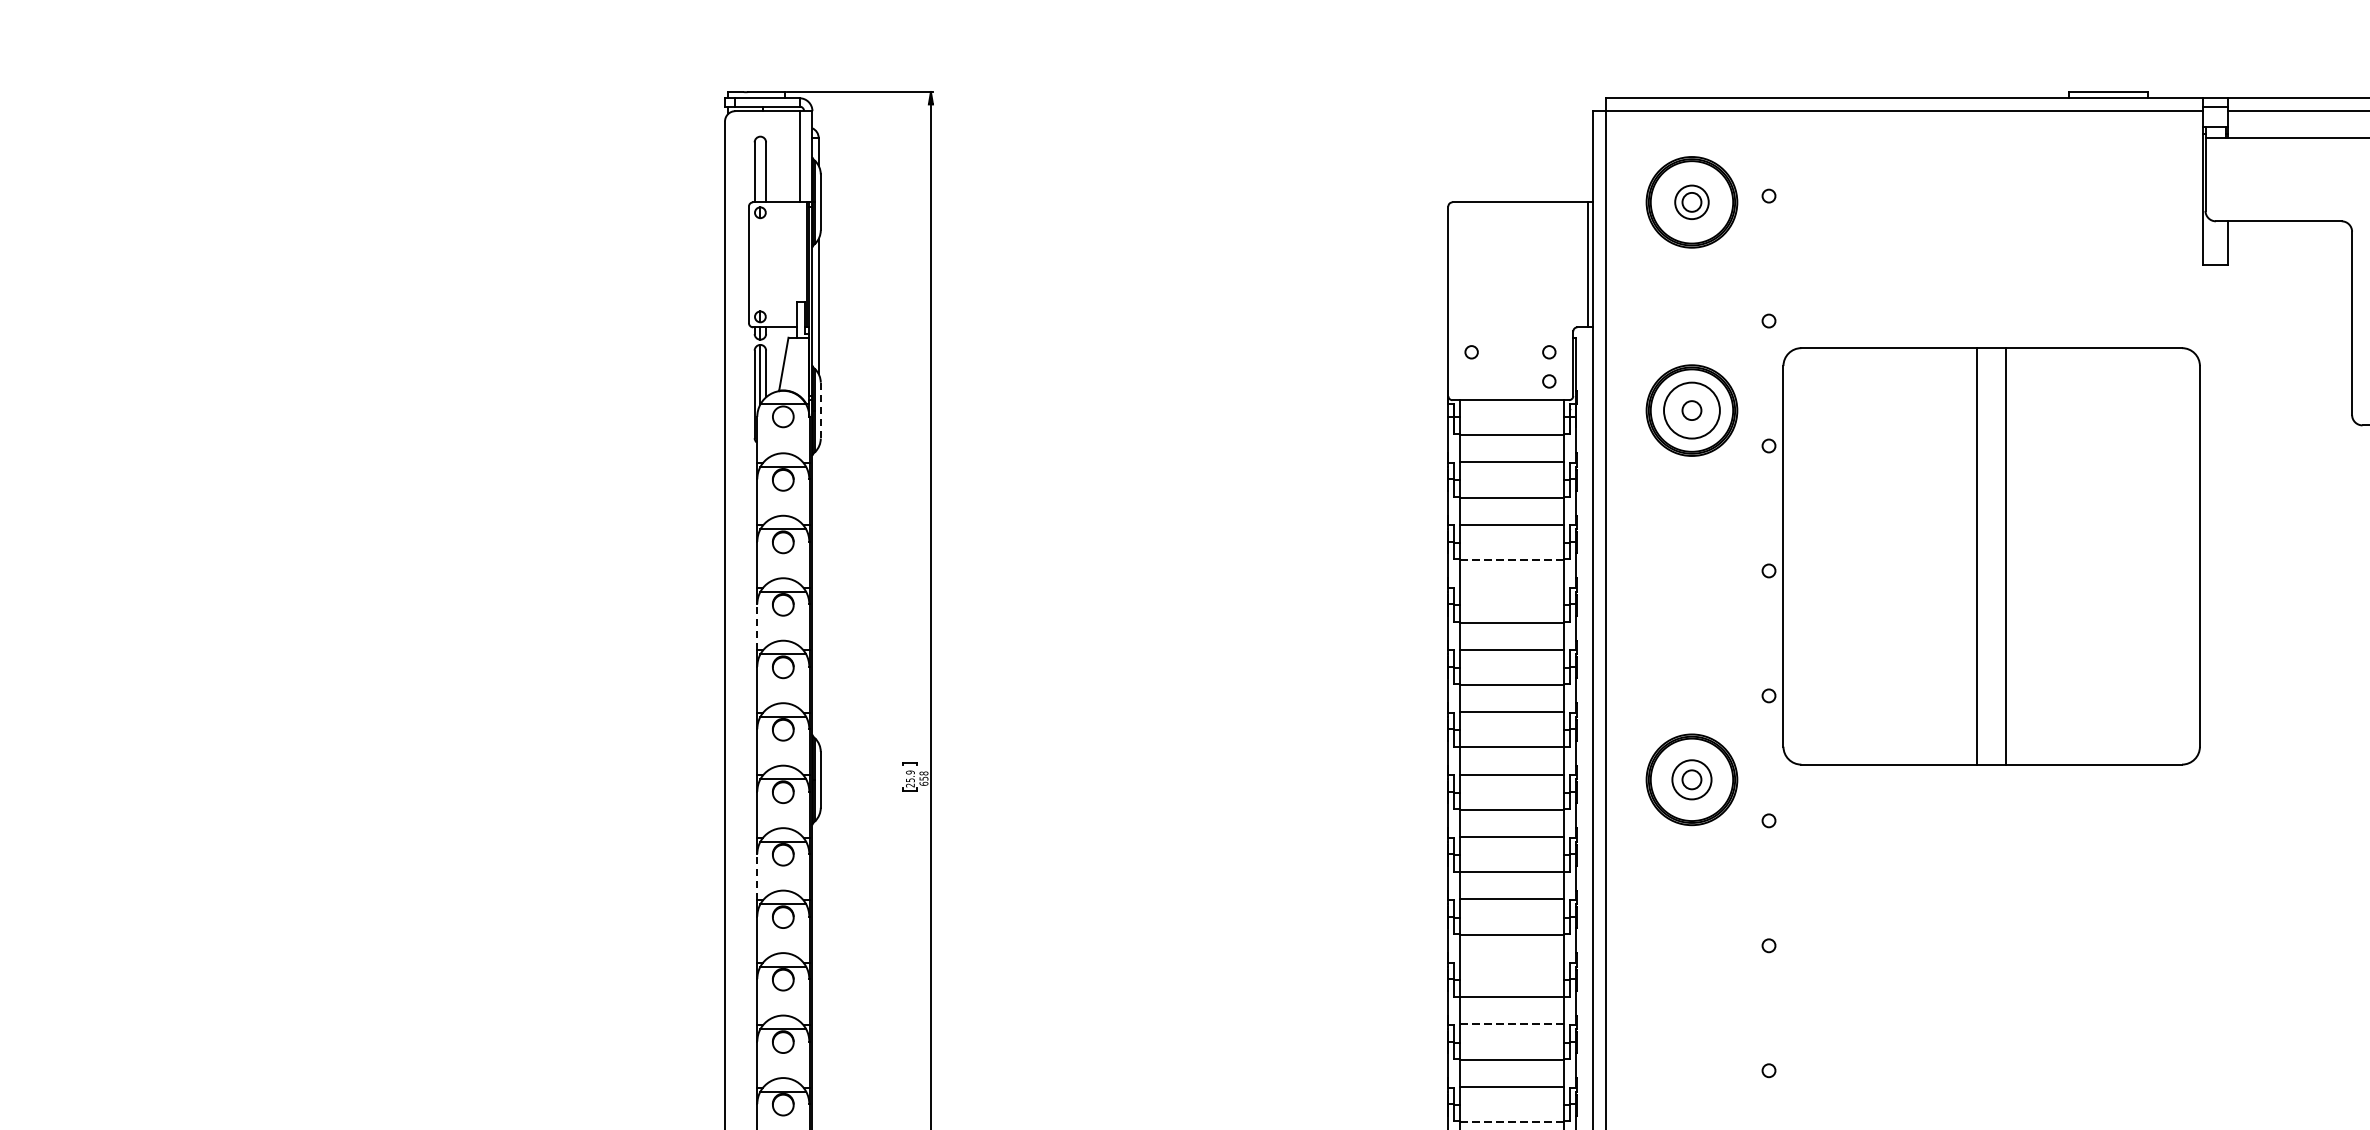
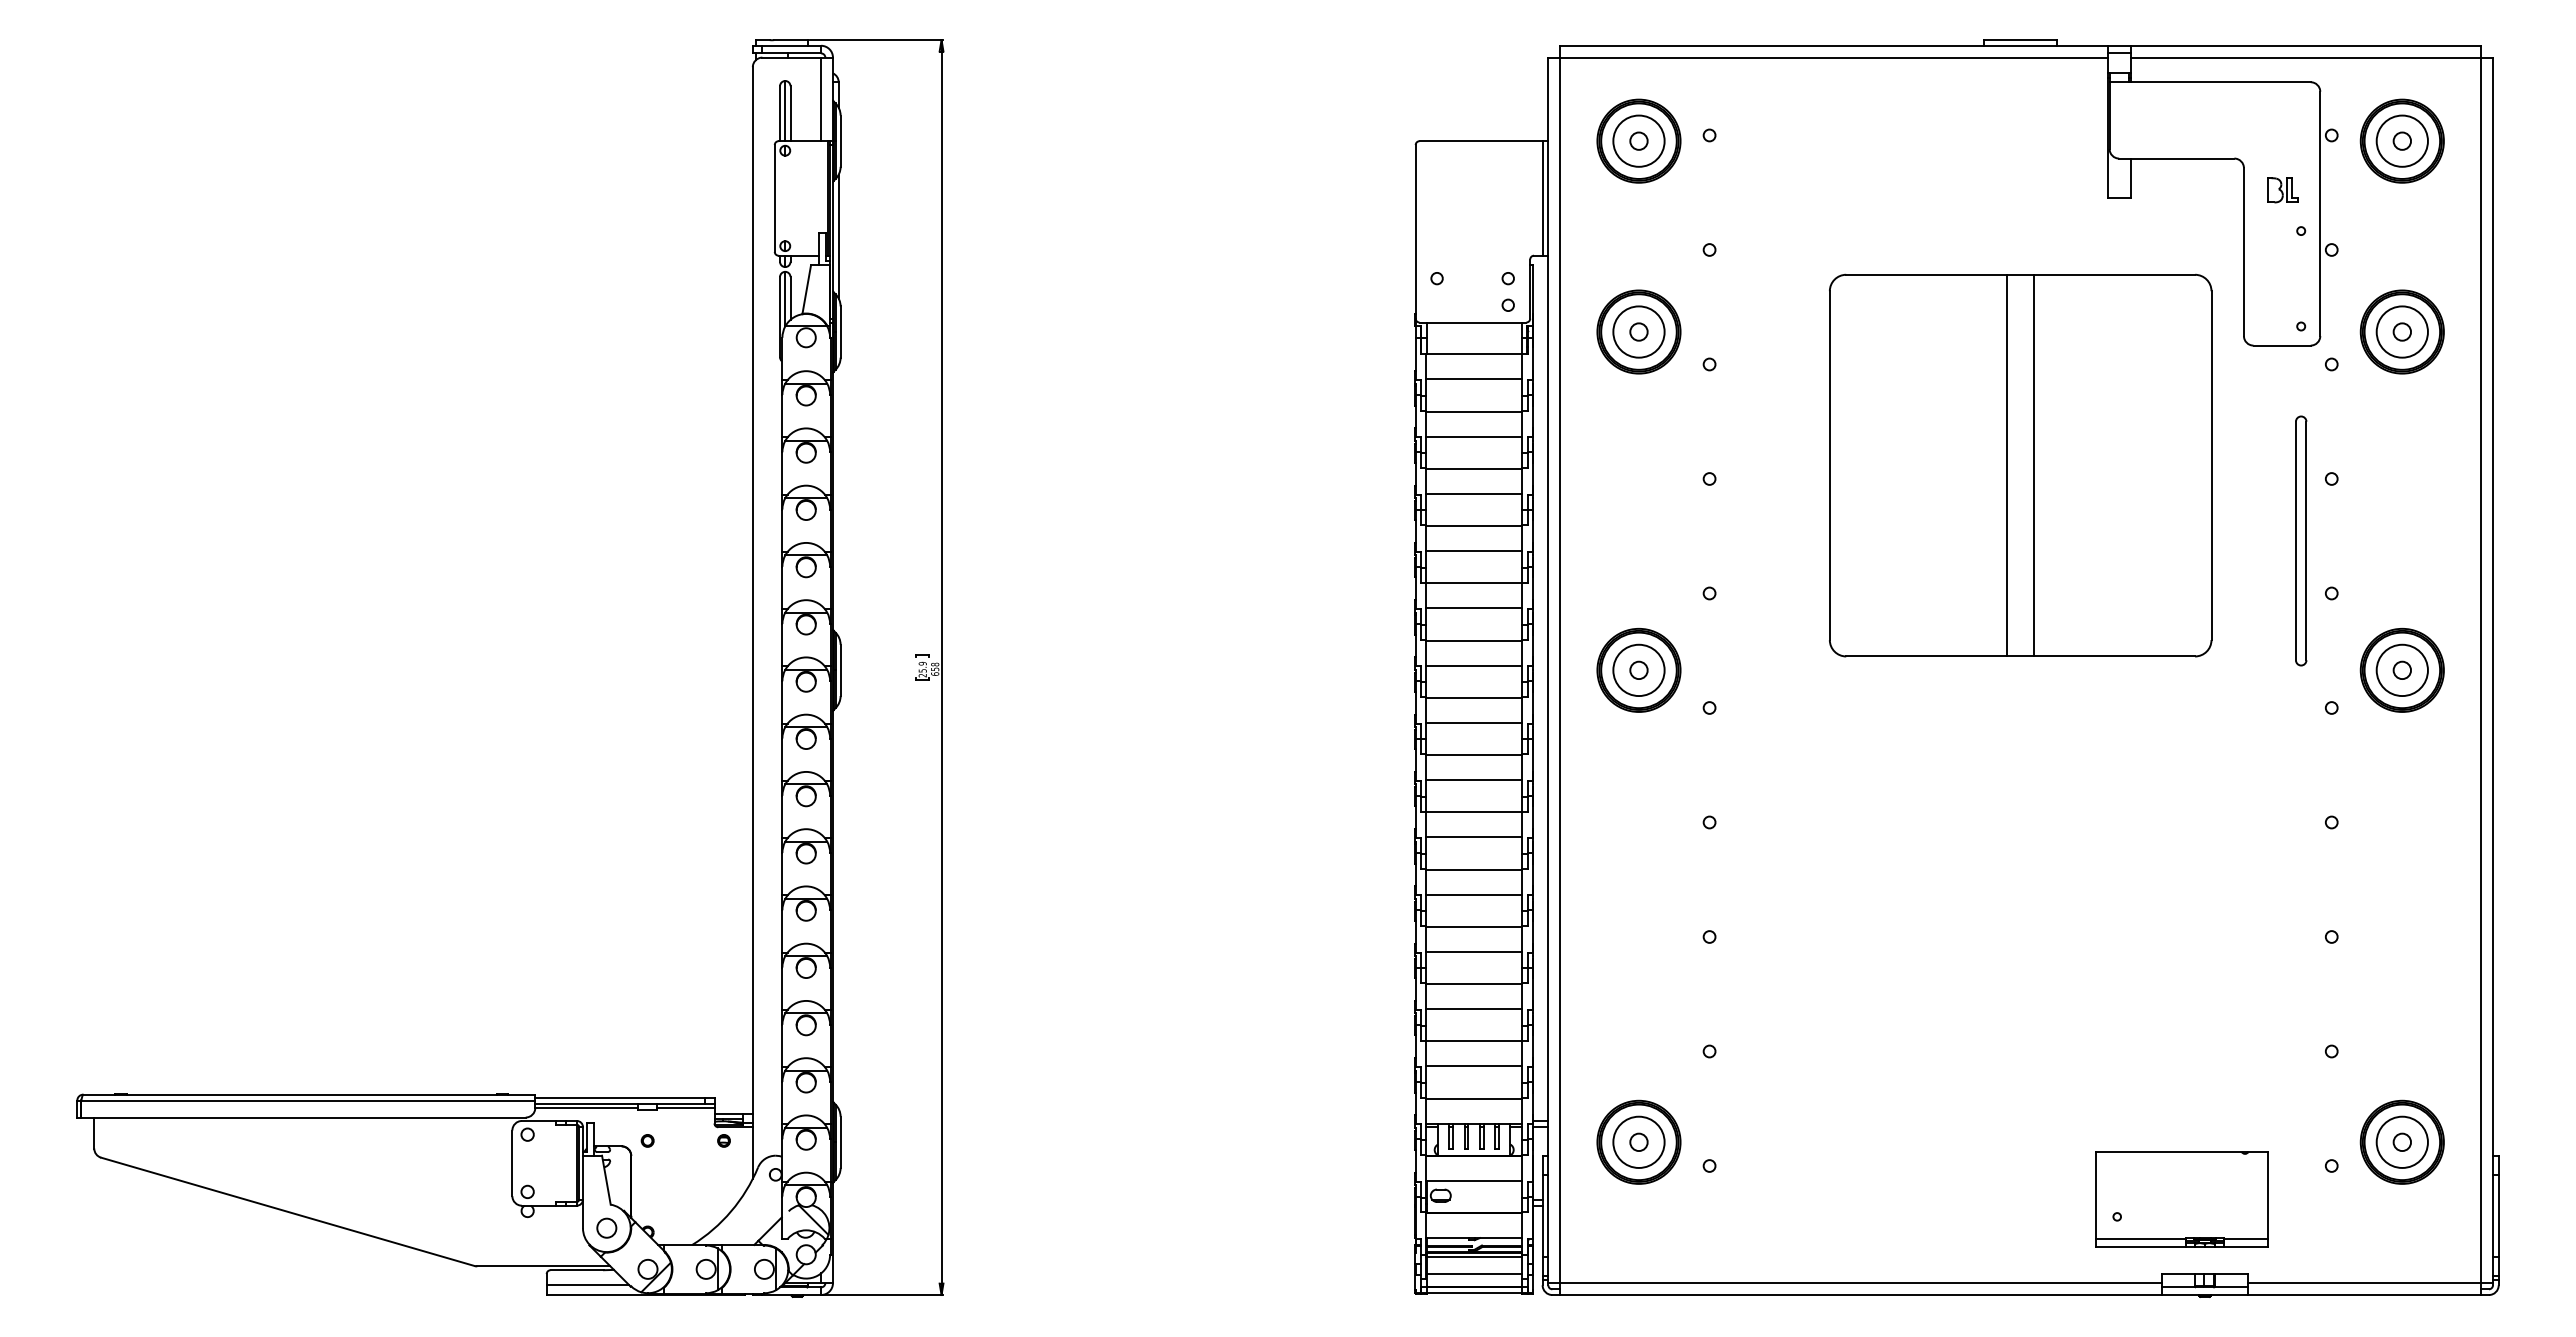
line: (760, 169) -> (785, 111), added
circle: (1691, 201) -> (1638, 140), size x1.67
line: (820, 411) -> (840, 332), dashed -> solid
part: (1991, 556) -> (2020, 465), moved
line: (1512, 559) -> (1474, 468), dashed -> solid
line: (1511, 586) -> (1473, 493), added
line: (756, 627) -> (781, 530), dashed -> solid
circle: (1691, 779) -> (1638, 670), size x1.43
line: (756, 877) -> (781, 759), dashed -> solid
line: (1511, 962) -> (1473, 837), added
line: (1512, 1024) -> (1474, 894), dashed -> solid
line: (1512, 1122) -> (1474, 984), dashed -> solid

